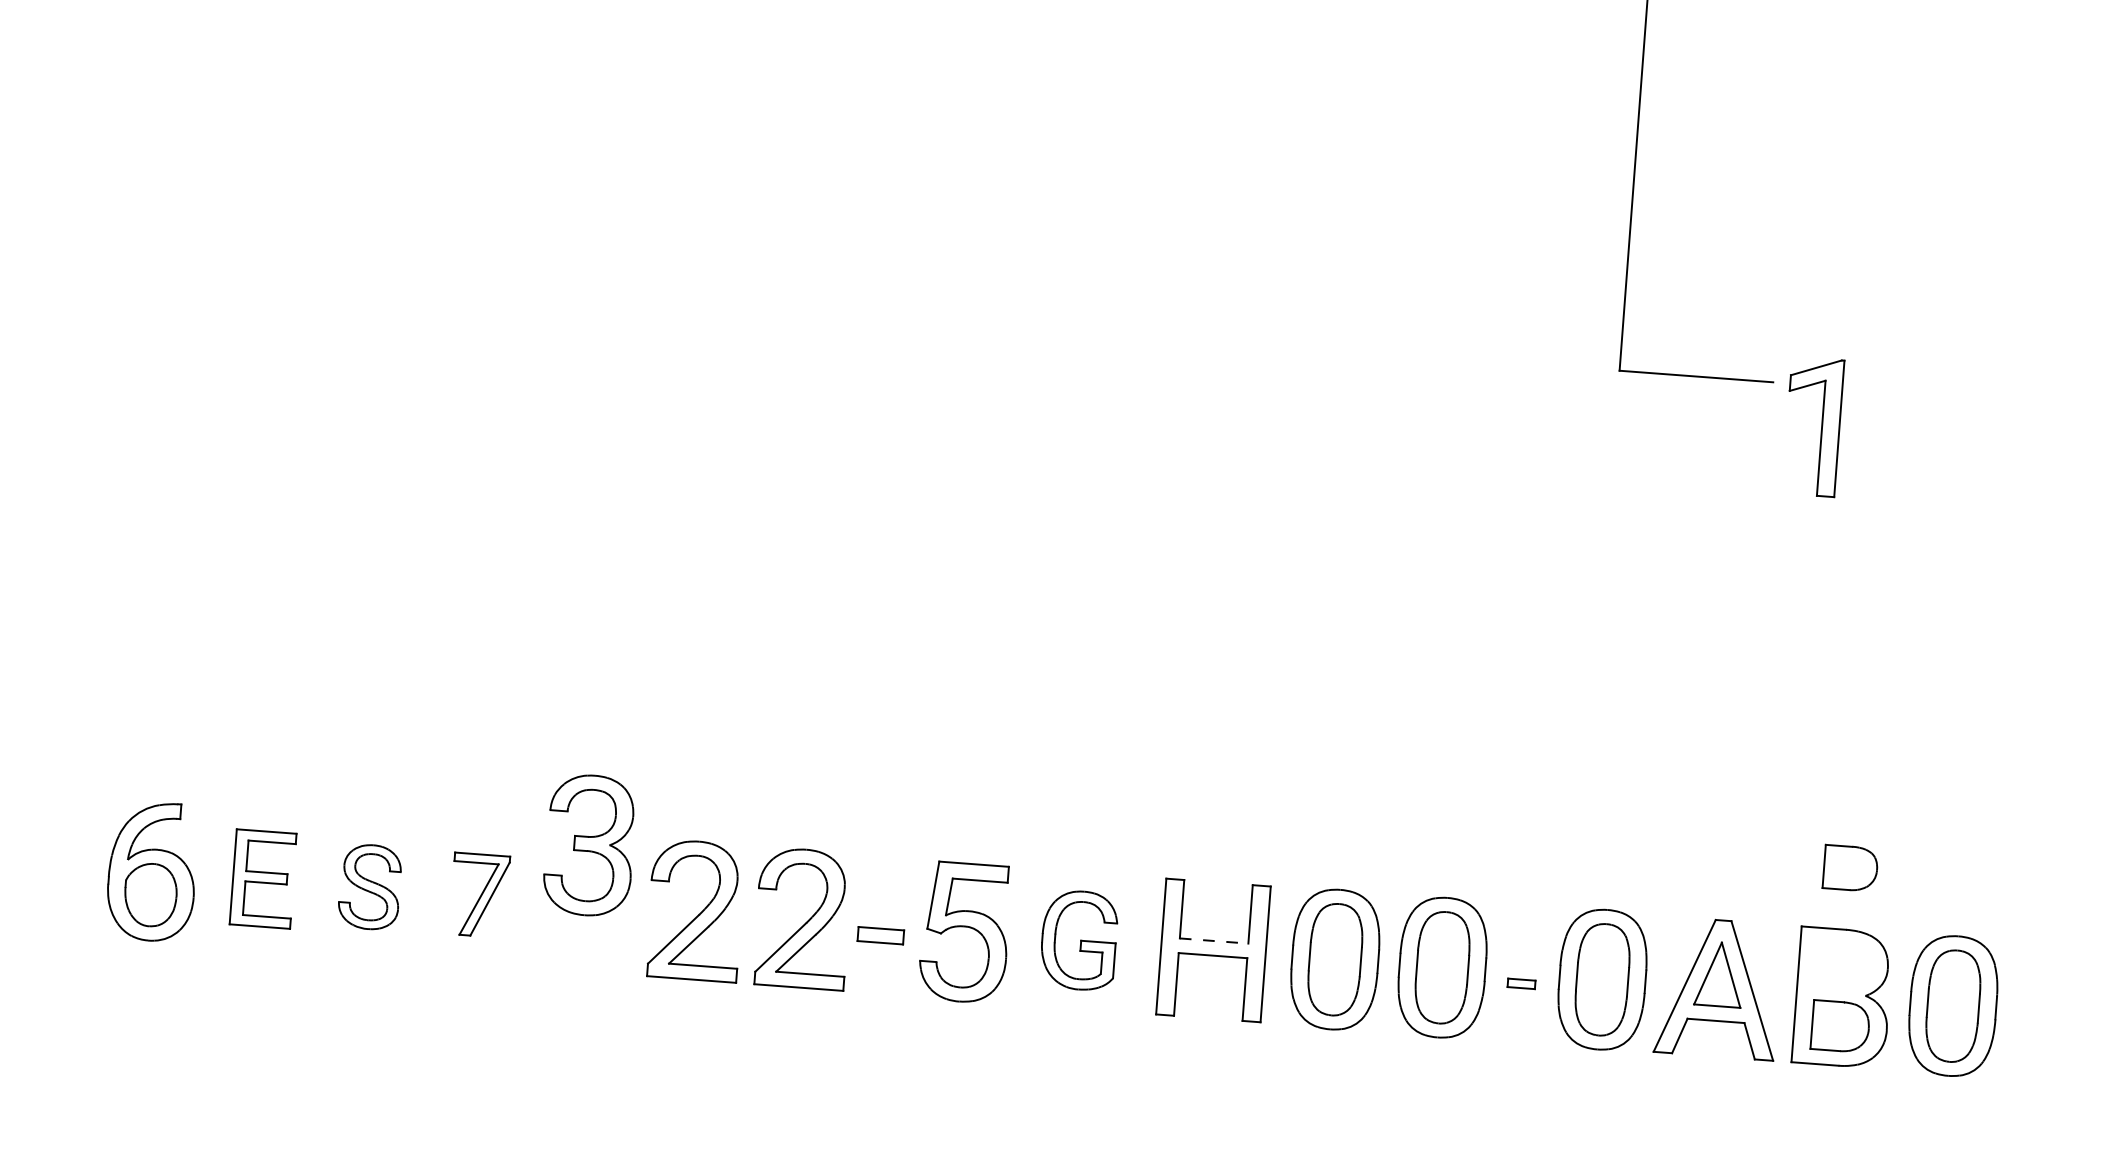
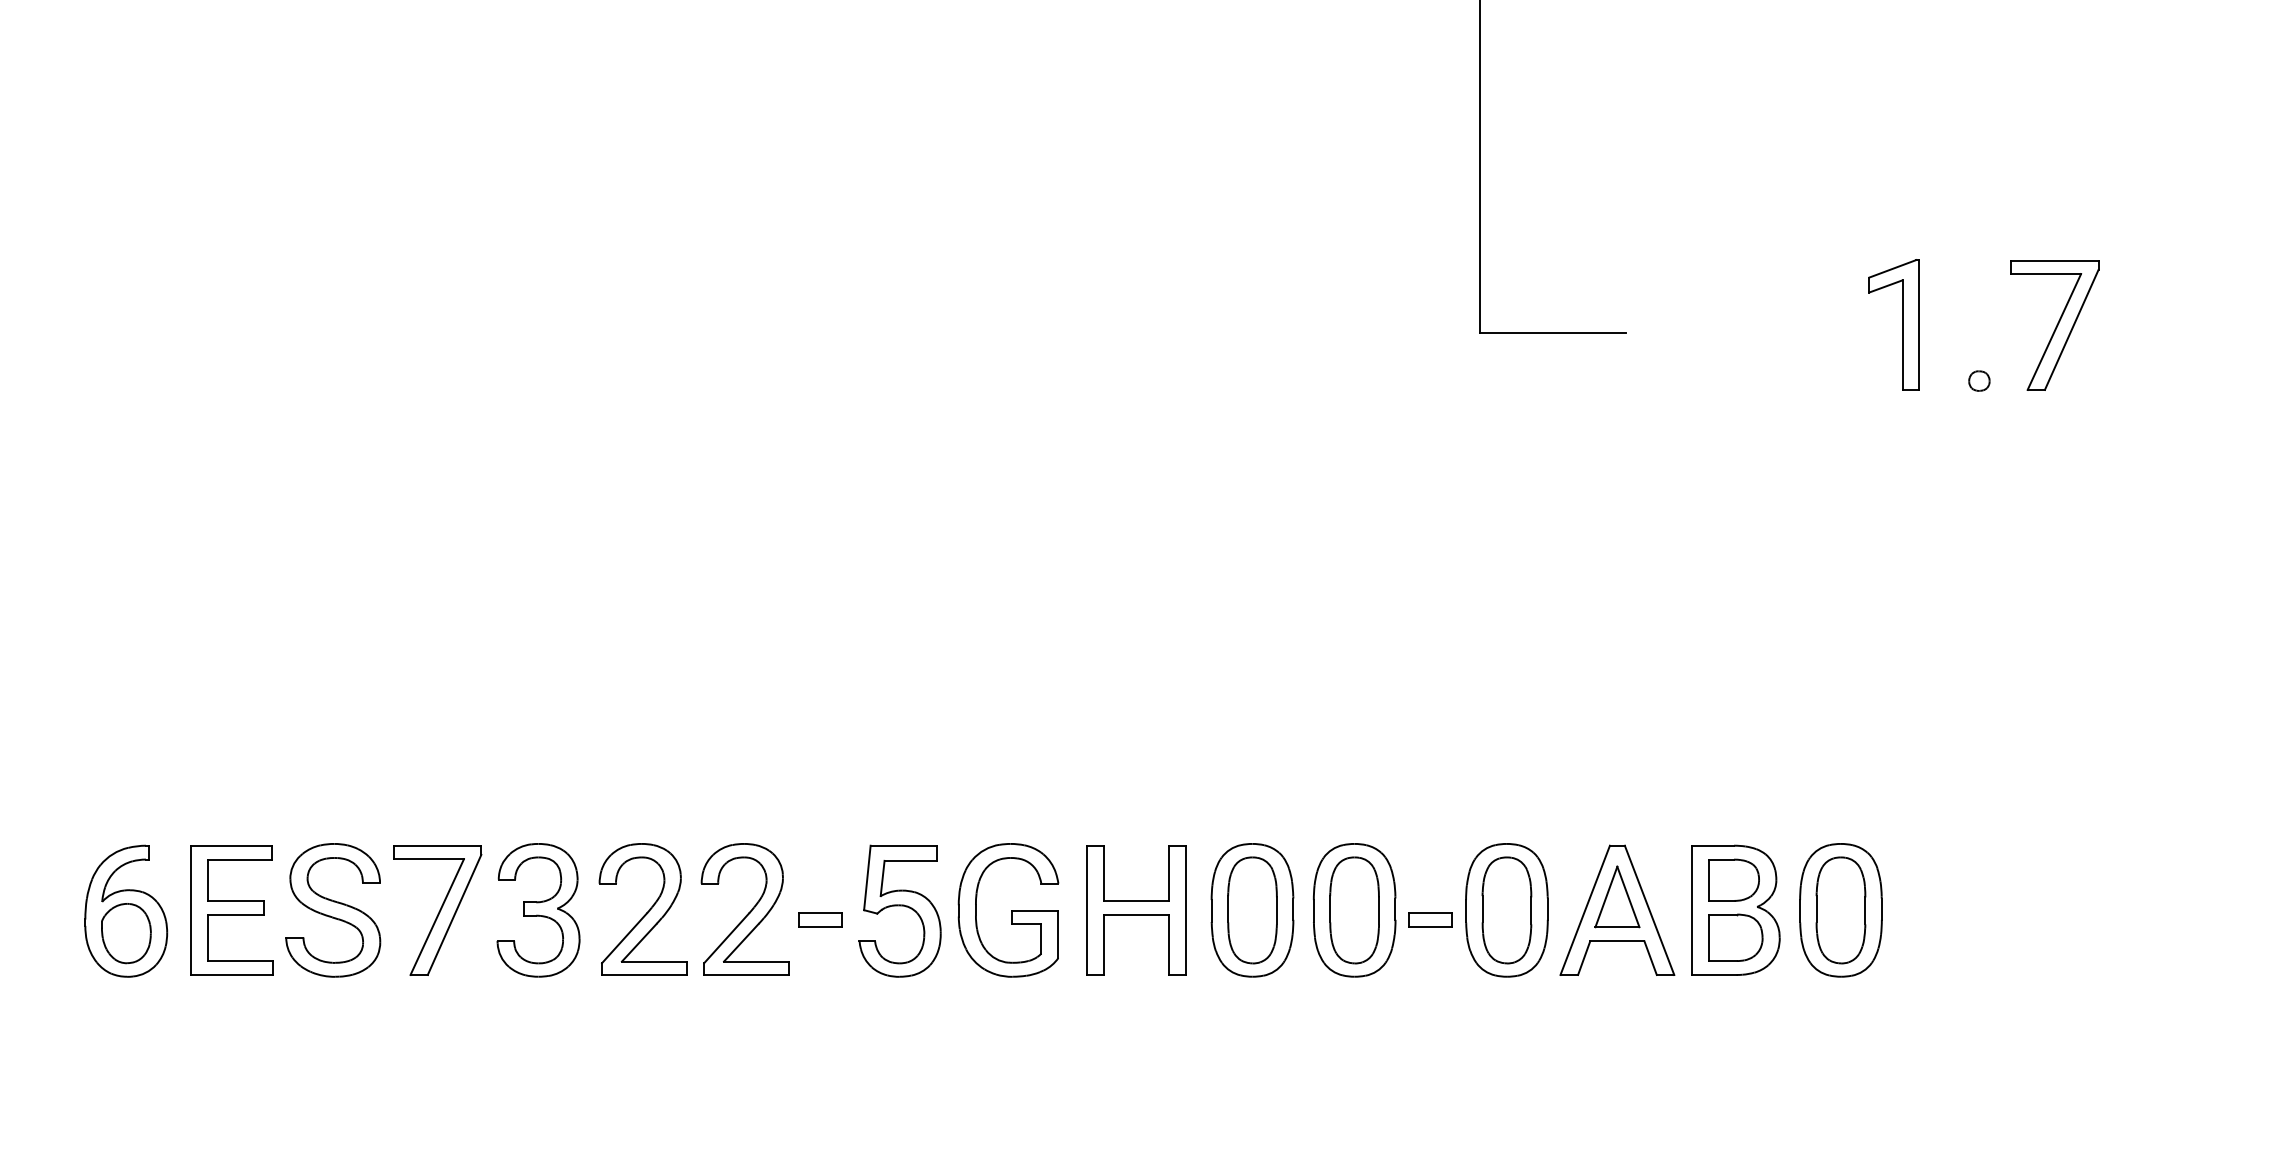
part: (1822, 427) -> (1902, 324), moved
part: (589, 845) -> (538, 910), moved
part: (1850, 867) -> (1733, 879), moved
part: (262, 879) -> (231, 910), size x1.43
part: (370, 887) -> (333, 910), size x1.67
part: (479, 895) -> (437, 910), size x1.67
part: (1079, 940) -> (1008, 910), size x1.43
line: (1214, 941) -> (1136, 901), dashed -> solid
part: (1521, 983) -> (1430, 919), size x1.67

